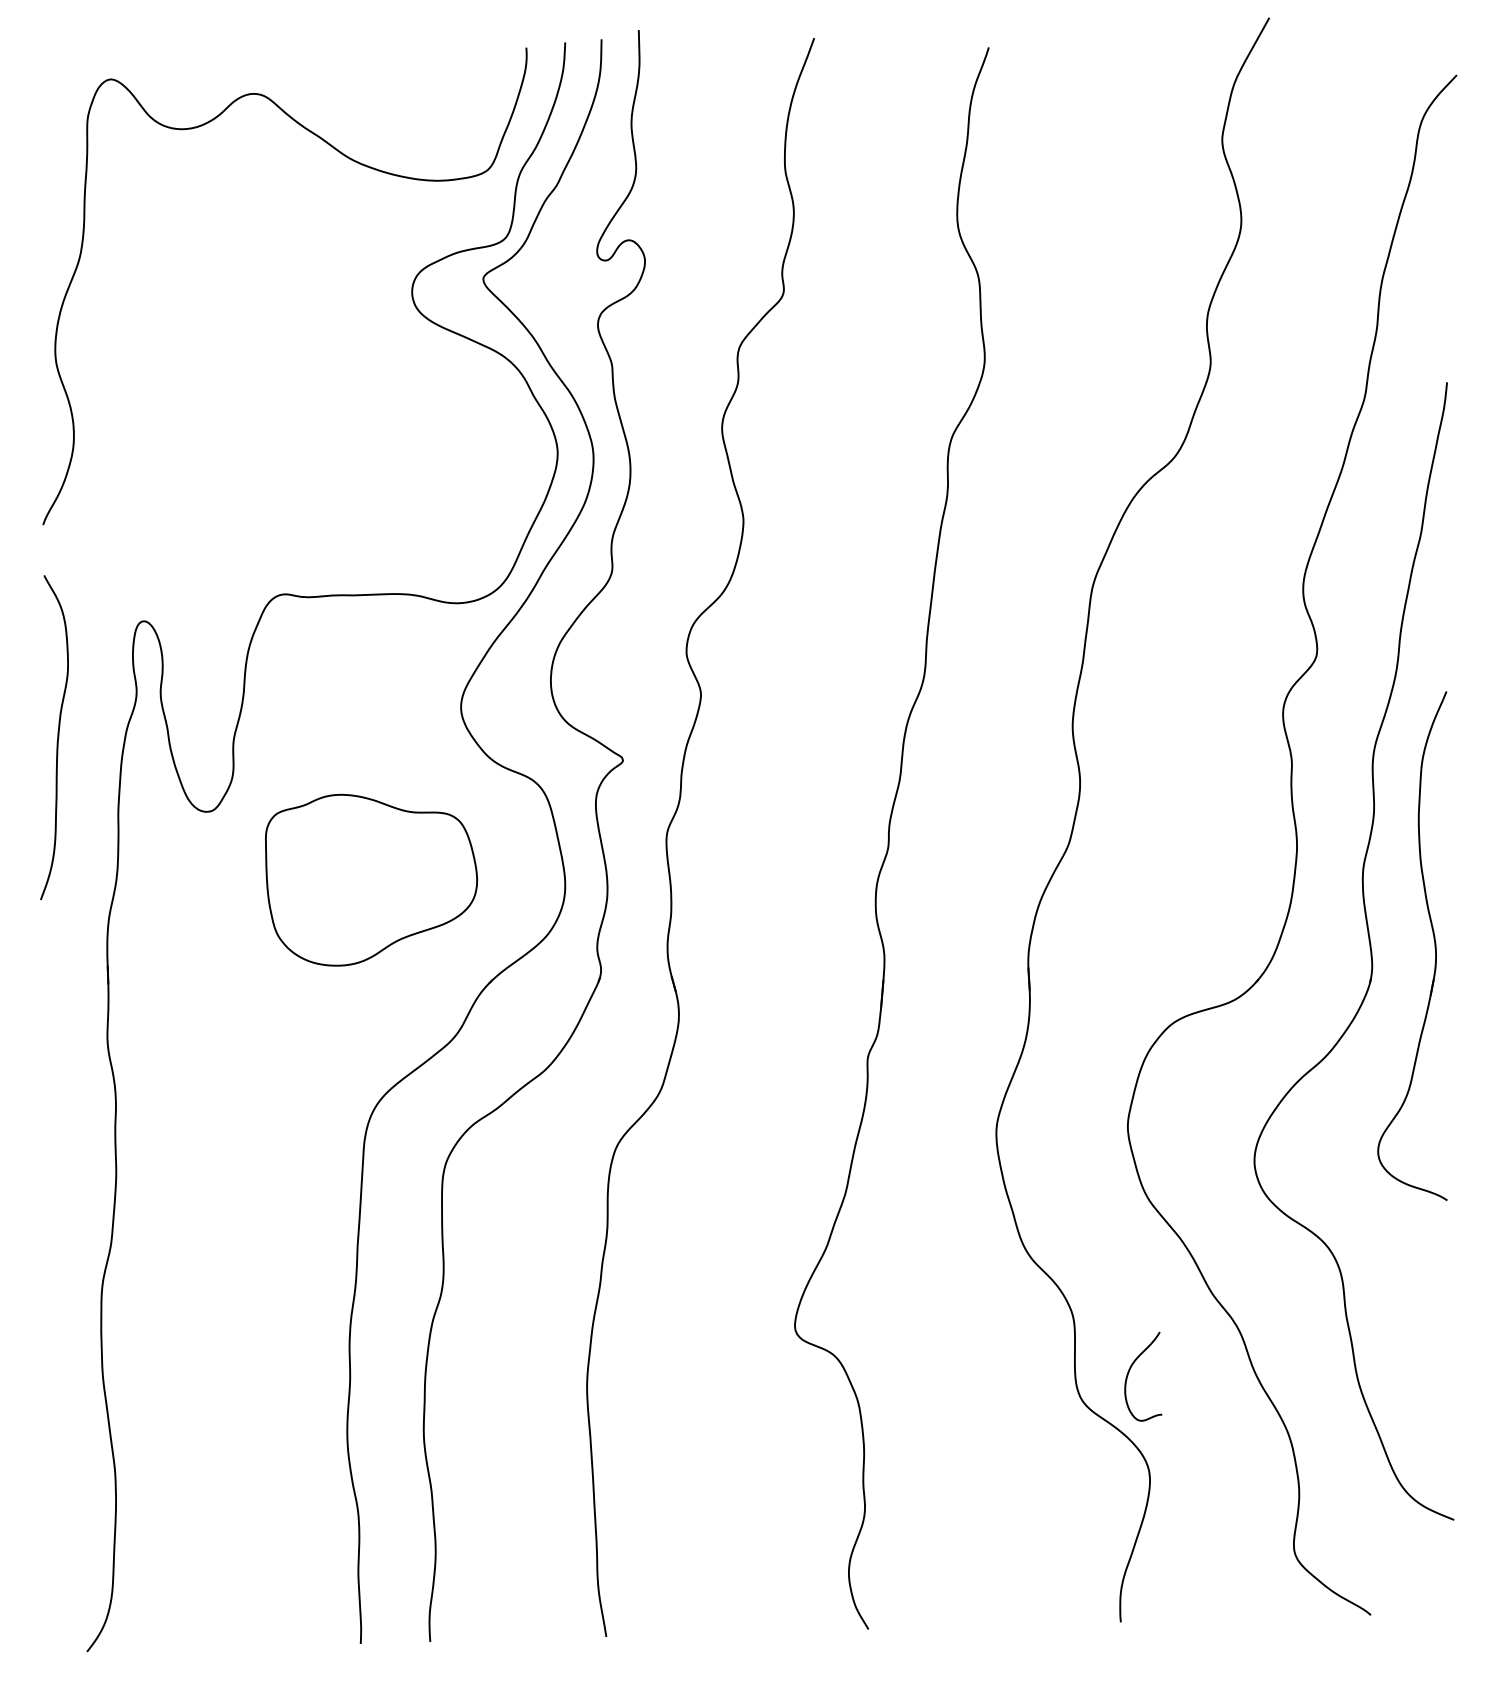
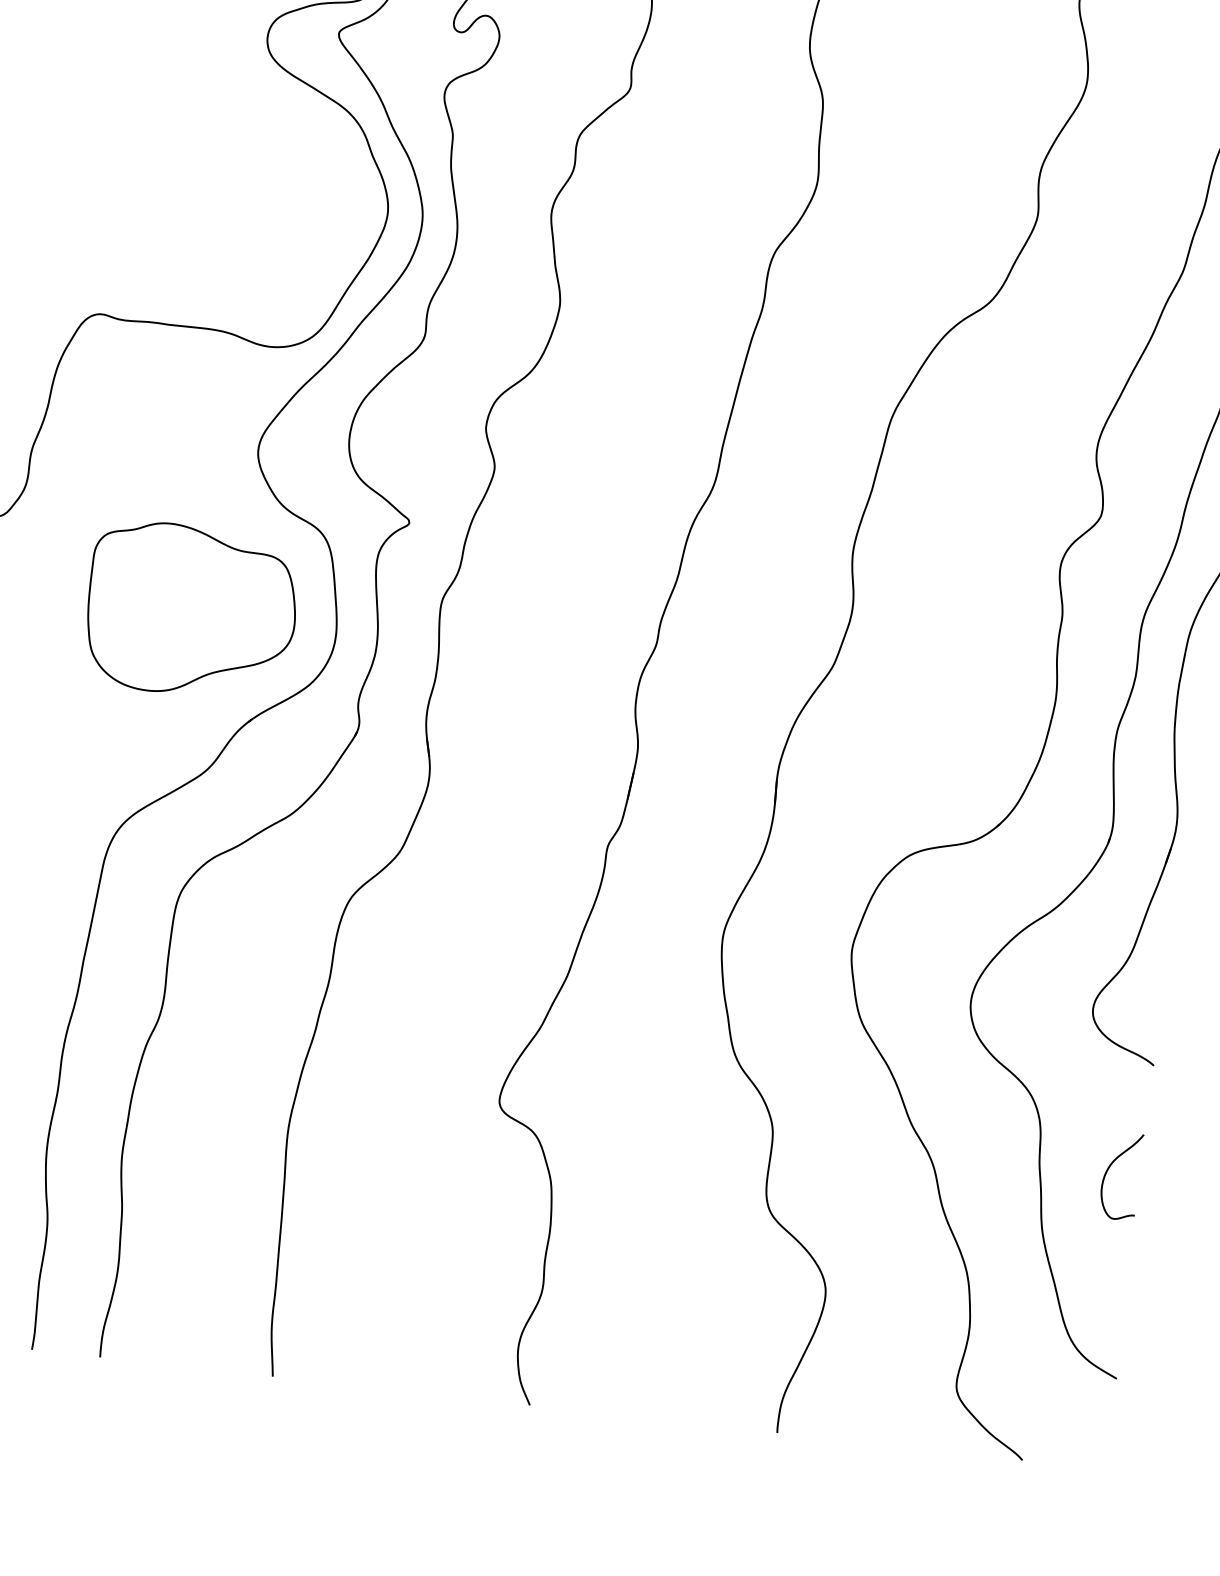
part: (371, 879) -> (191, 610), moved
curve: (1130, 1370) -> (1109, 1168), moved

